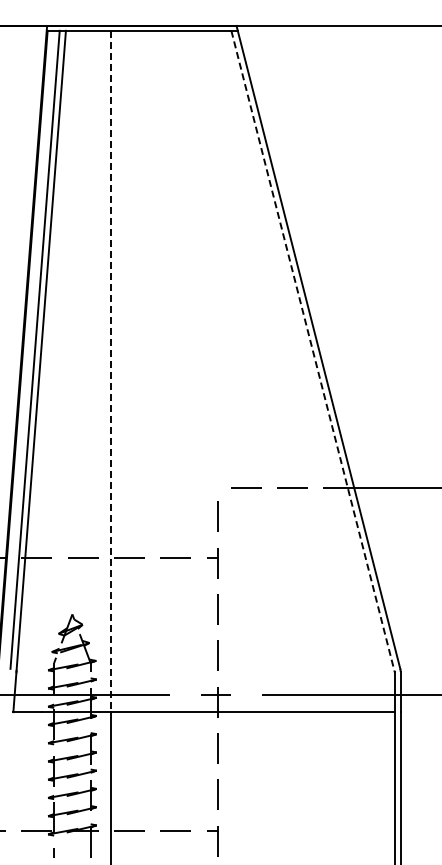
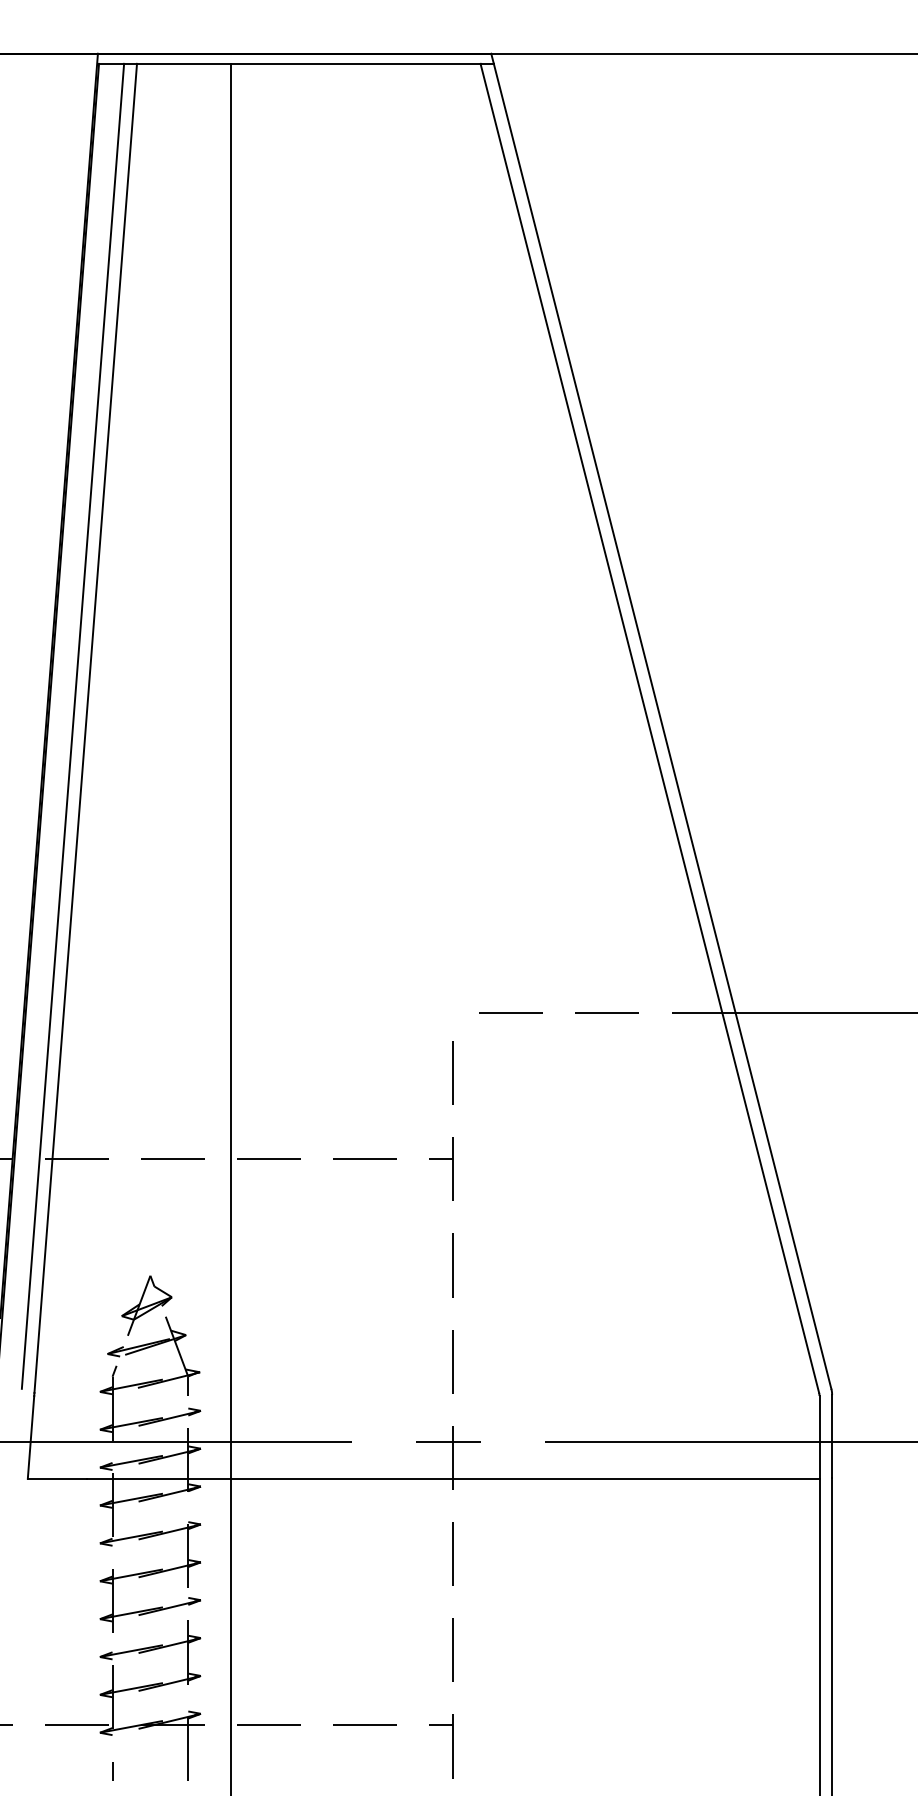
line: (313, 351) -> (651, 729), dashed -> solid
line: (111, 371) -> (231, 771), dashed -> solid

